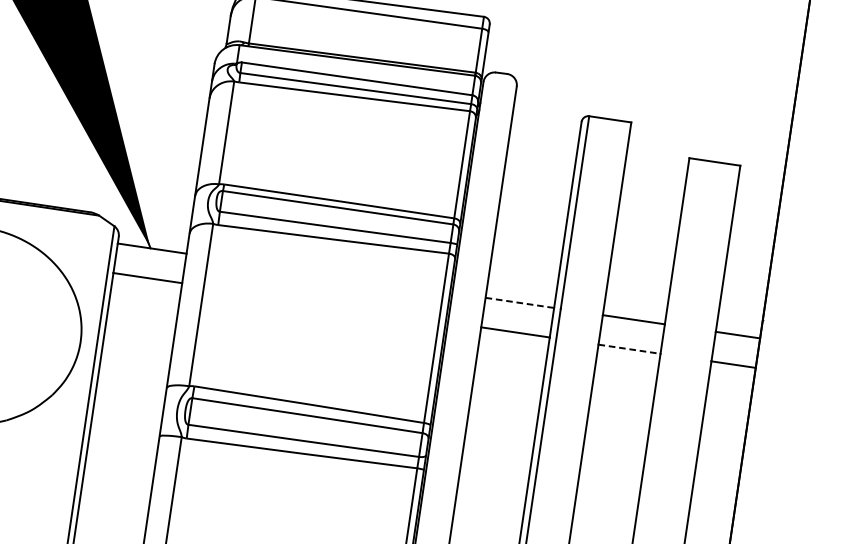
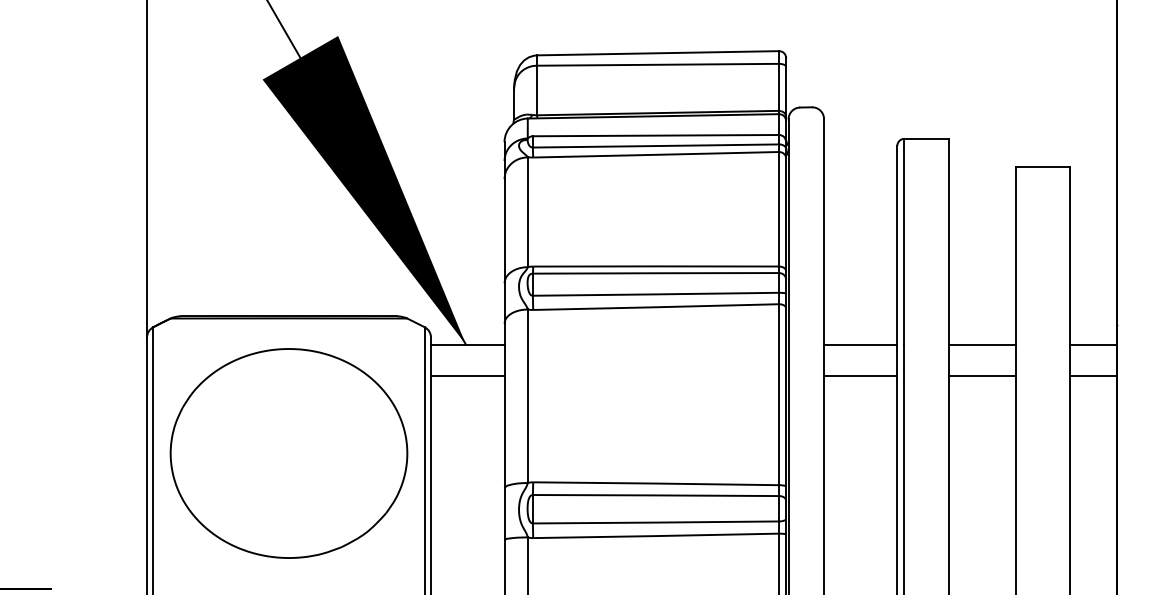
line: (519, 302) -> (860, 344), dashed -> solid
line: (630, 349) -> (983, 376), dashed -> solid

